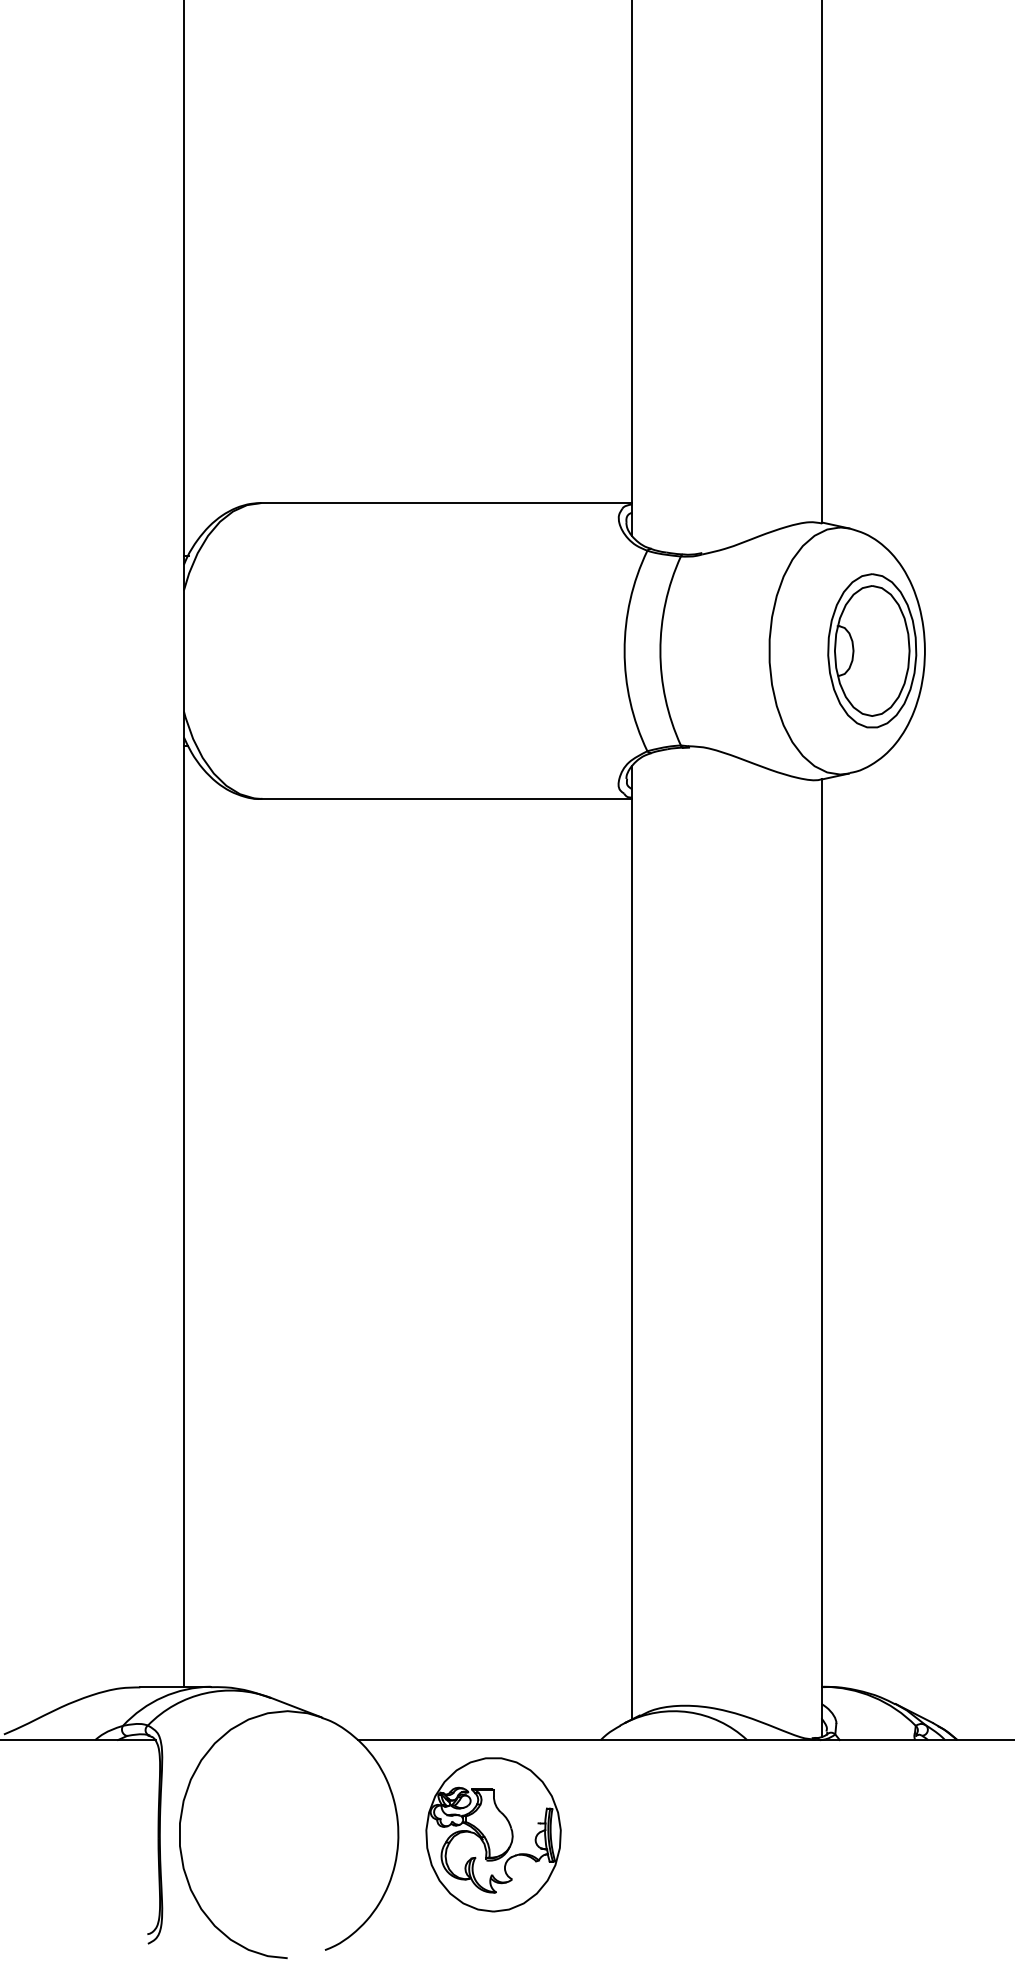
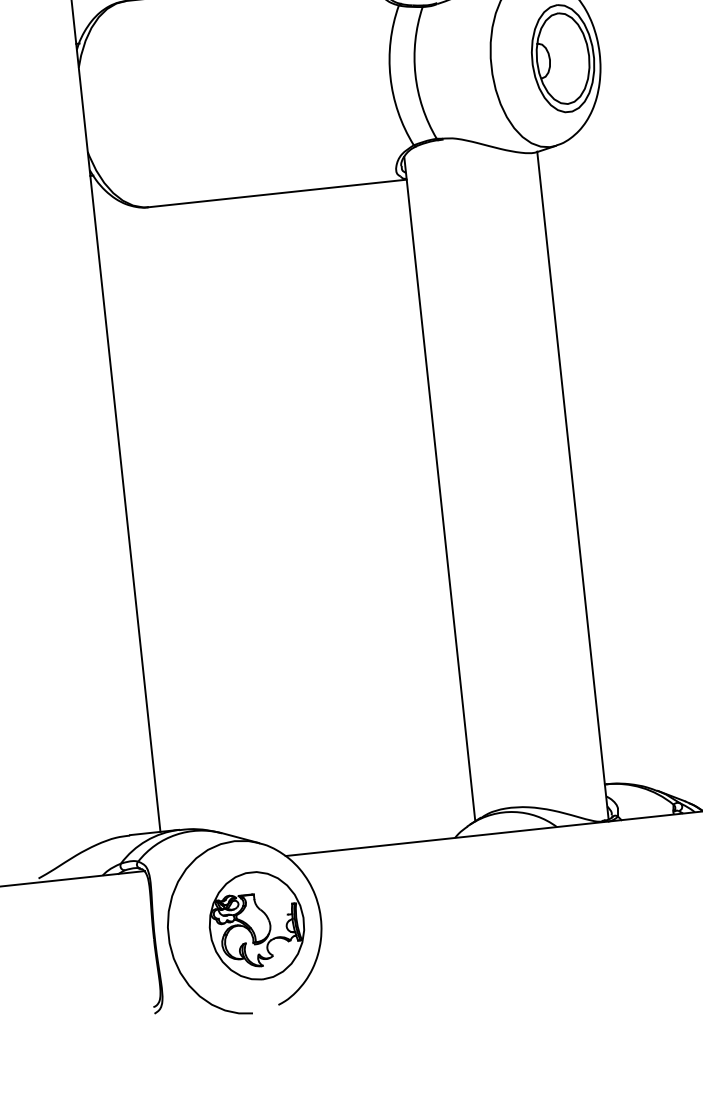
part: (493, 1834) -> (256, 925), moved

